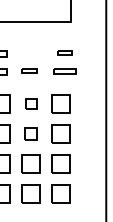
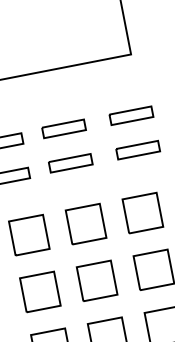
part: (28, 52) -> (62, 128), added
part: (64, 52) -> (130, 114), size x1.67
part: (28, 71) -> (69, 163), size x1.43
part: (30, 103) -> (84, 223), size x1.67
part: (30, 133) -> (95, 280), size x1.43

